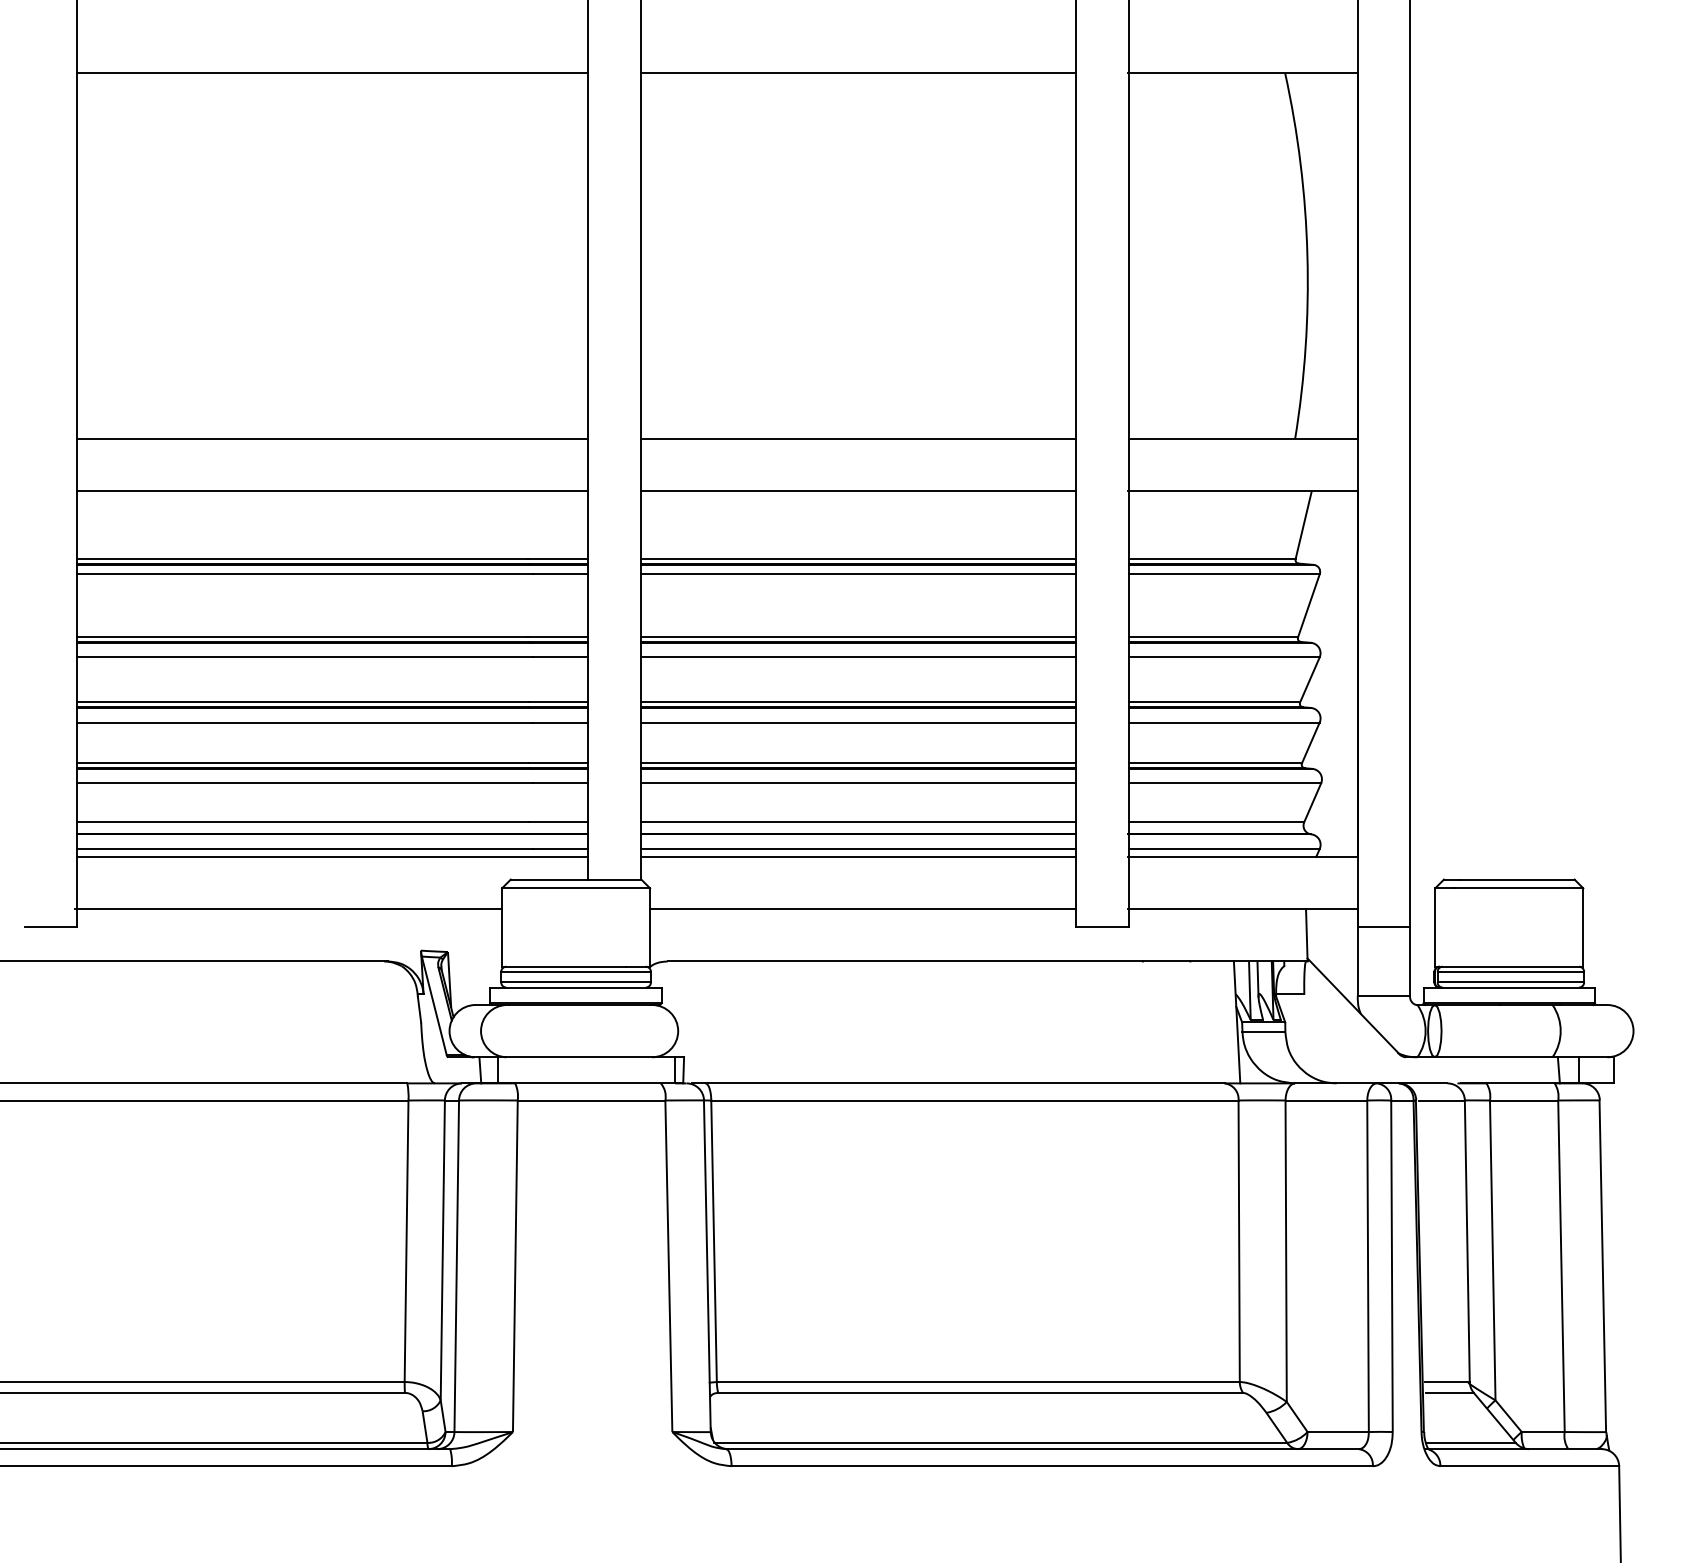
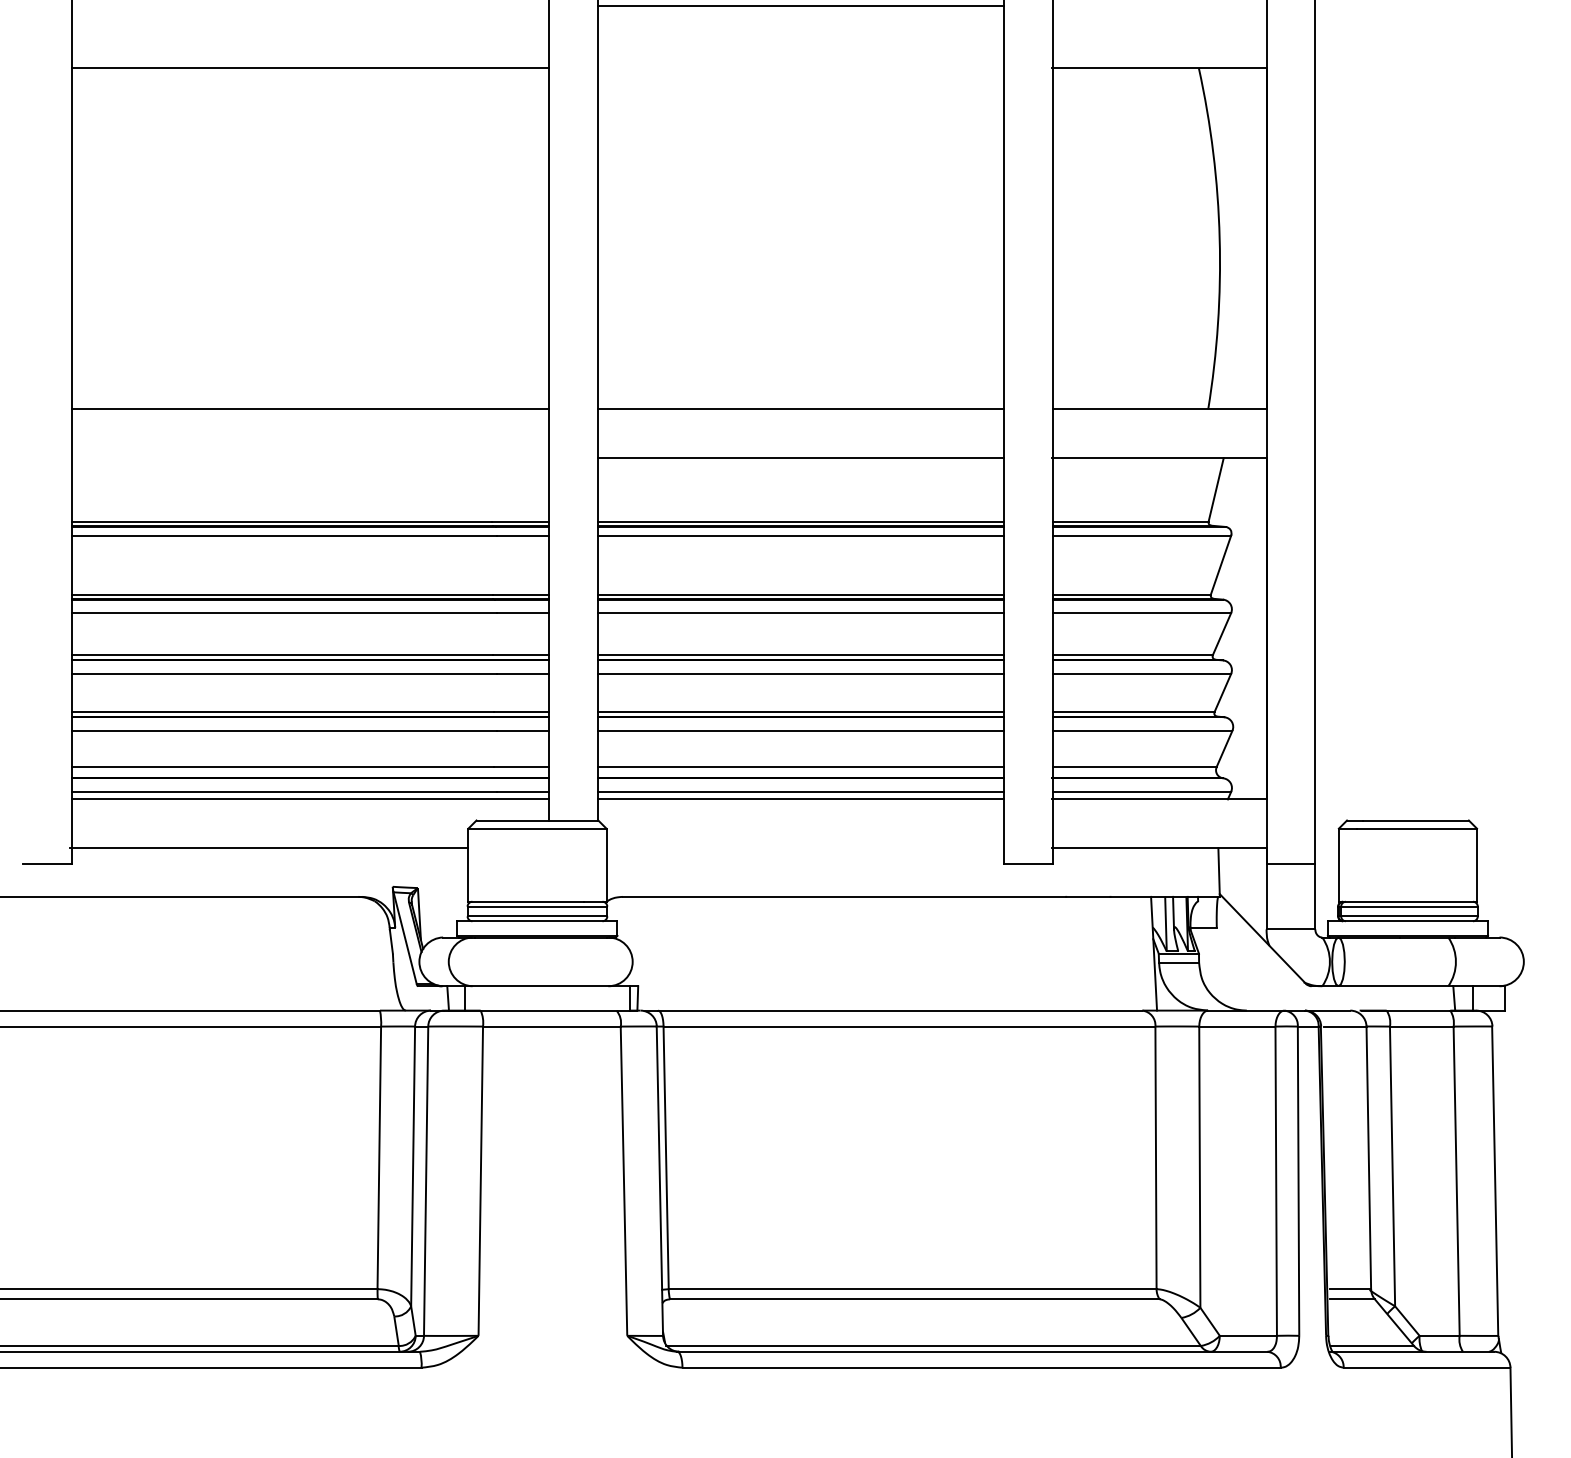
line: (858, 73) -> (800, 6), moved
line: (332, 491) -> (310, 458), removed
line: (863, 909) -> (805, 848), removed

